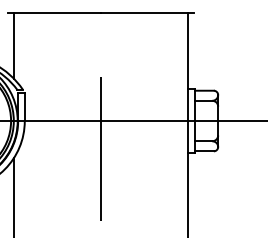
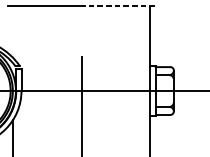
line: (147, 12) -> (118, 5), solid -> dashed
line: (13, 45) -> (12, 31), removed

